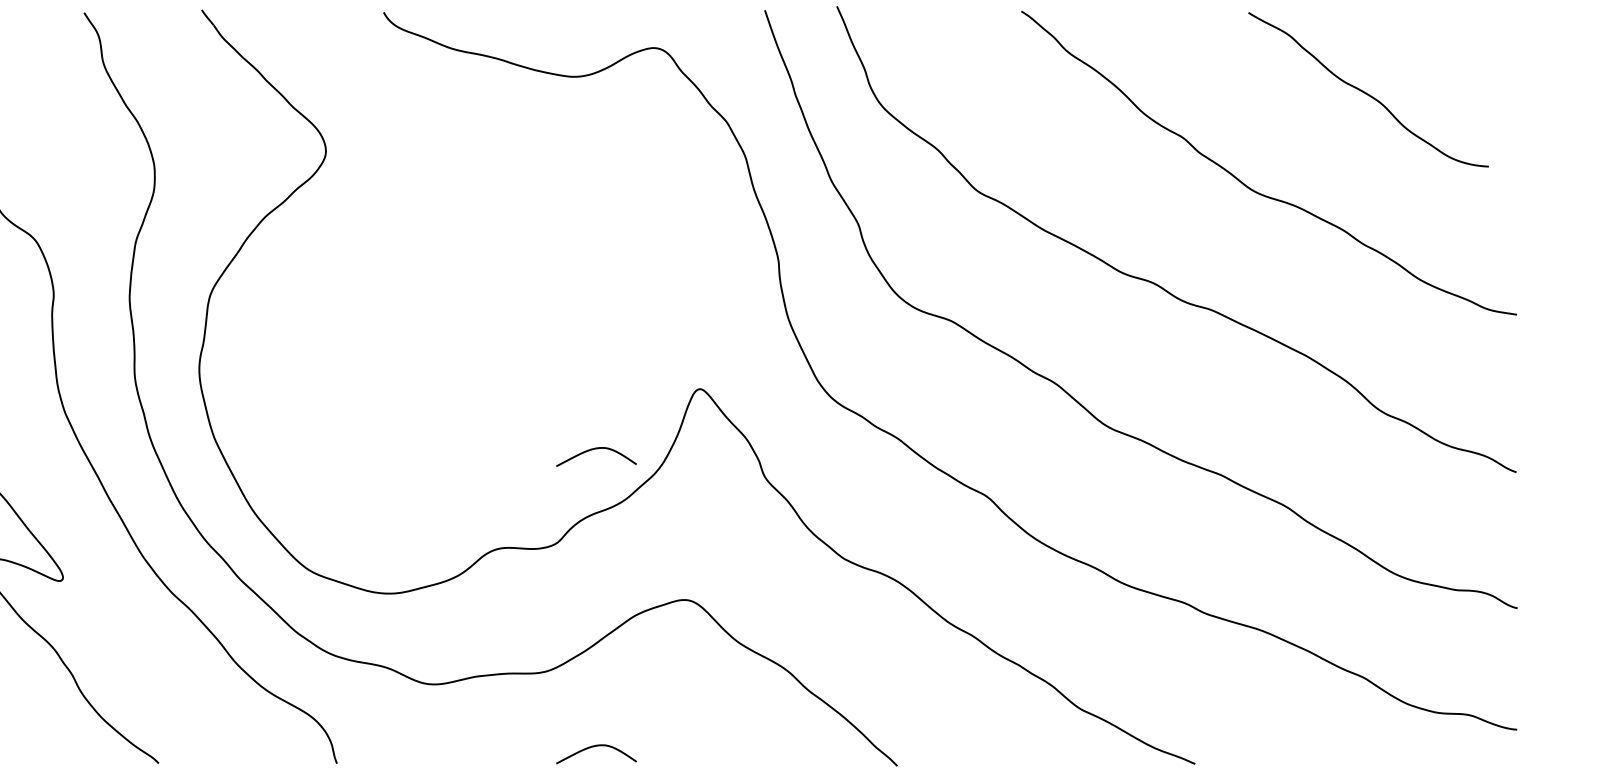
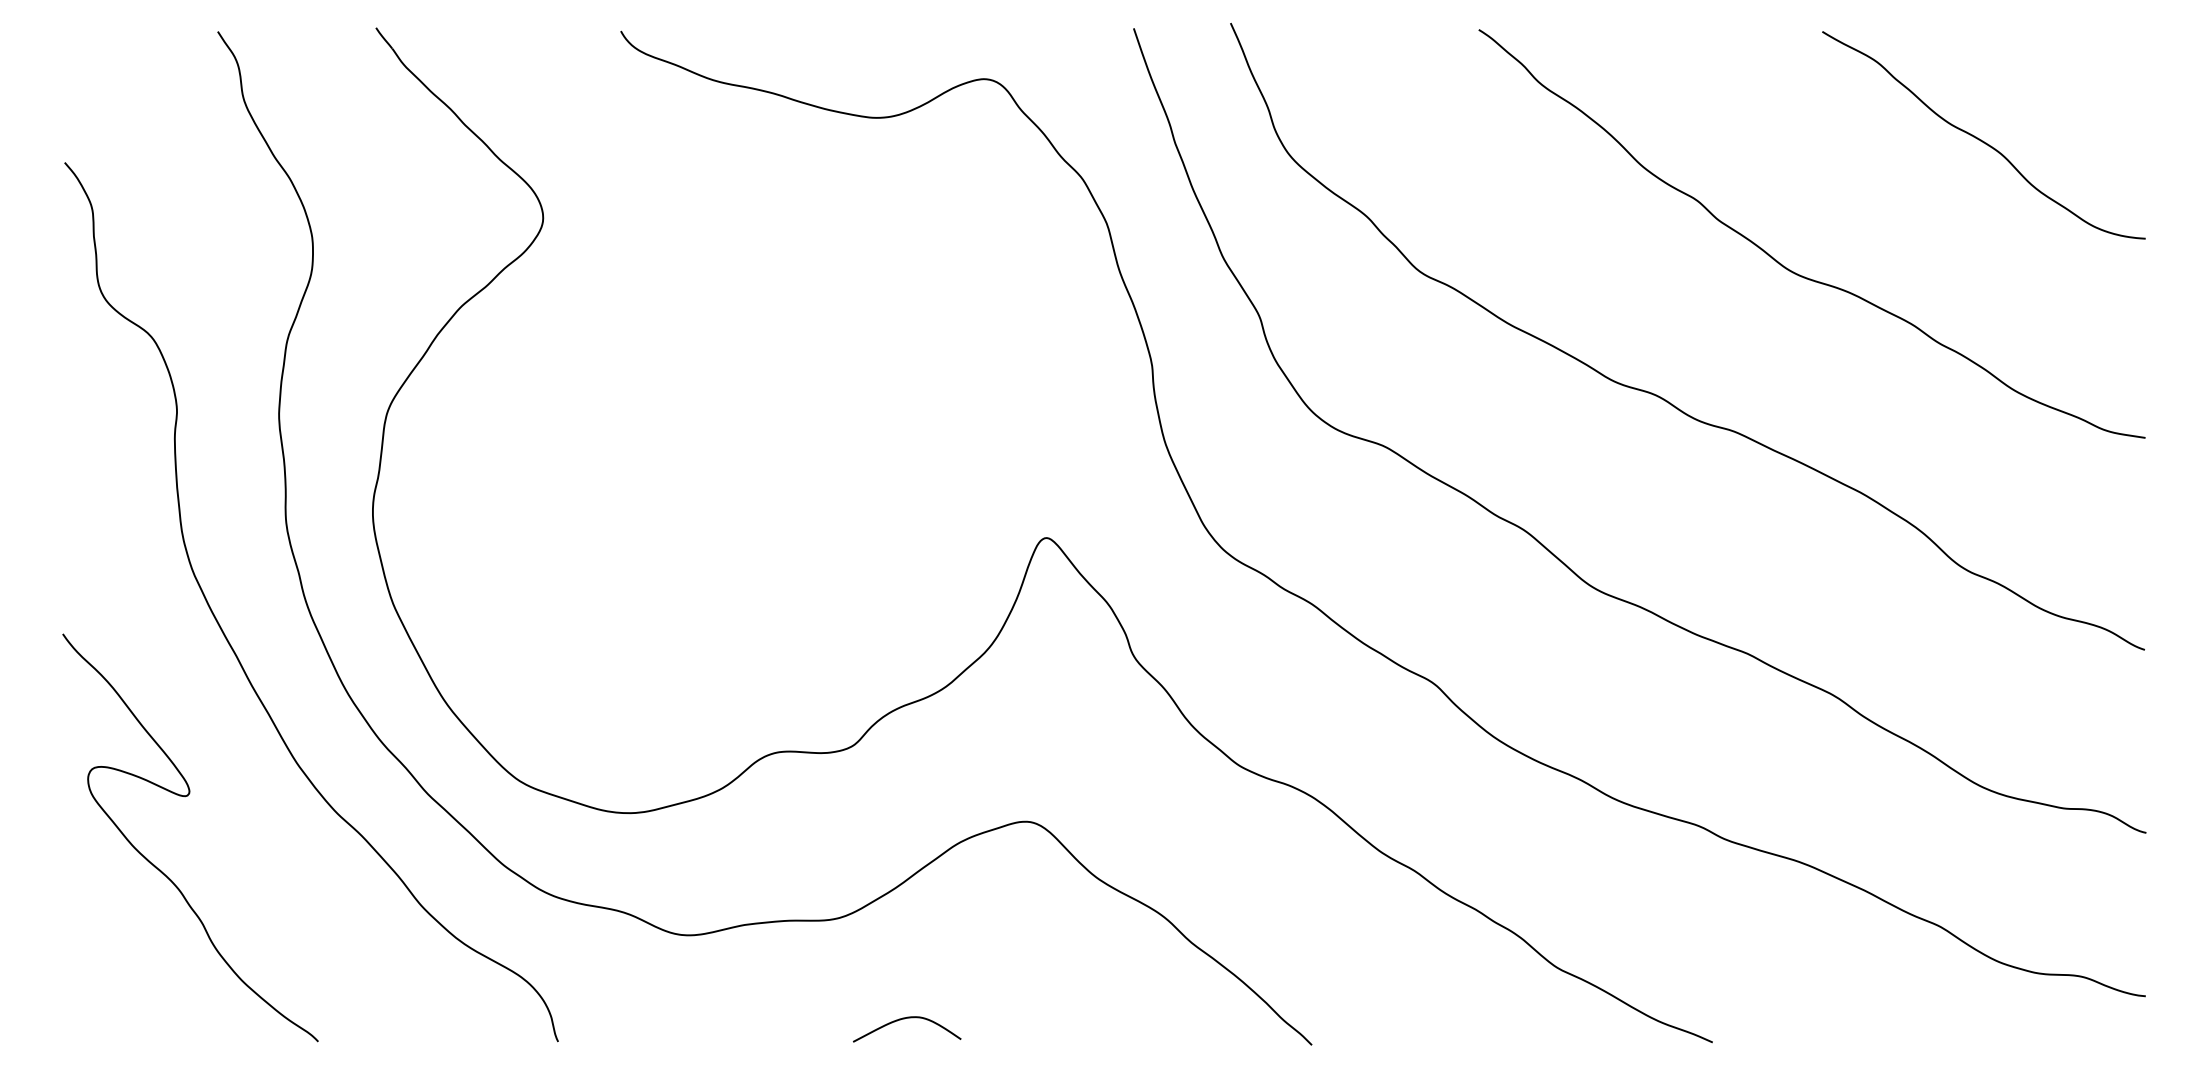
curve: (1366, 92) -> (1981, 139), moved
curve: (594, 449) -> (904, 619), removed

